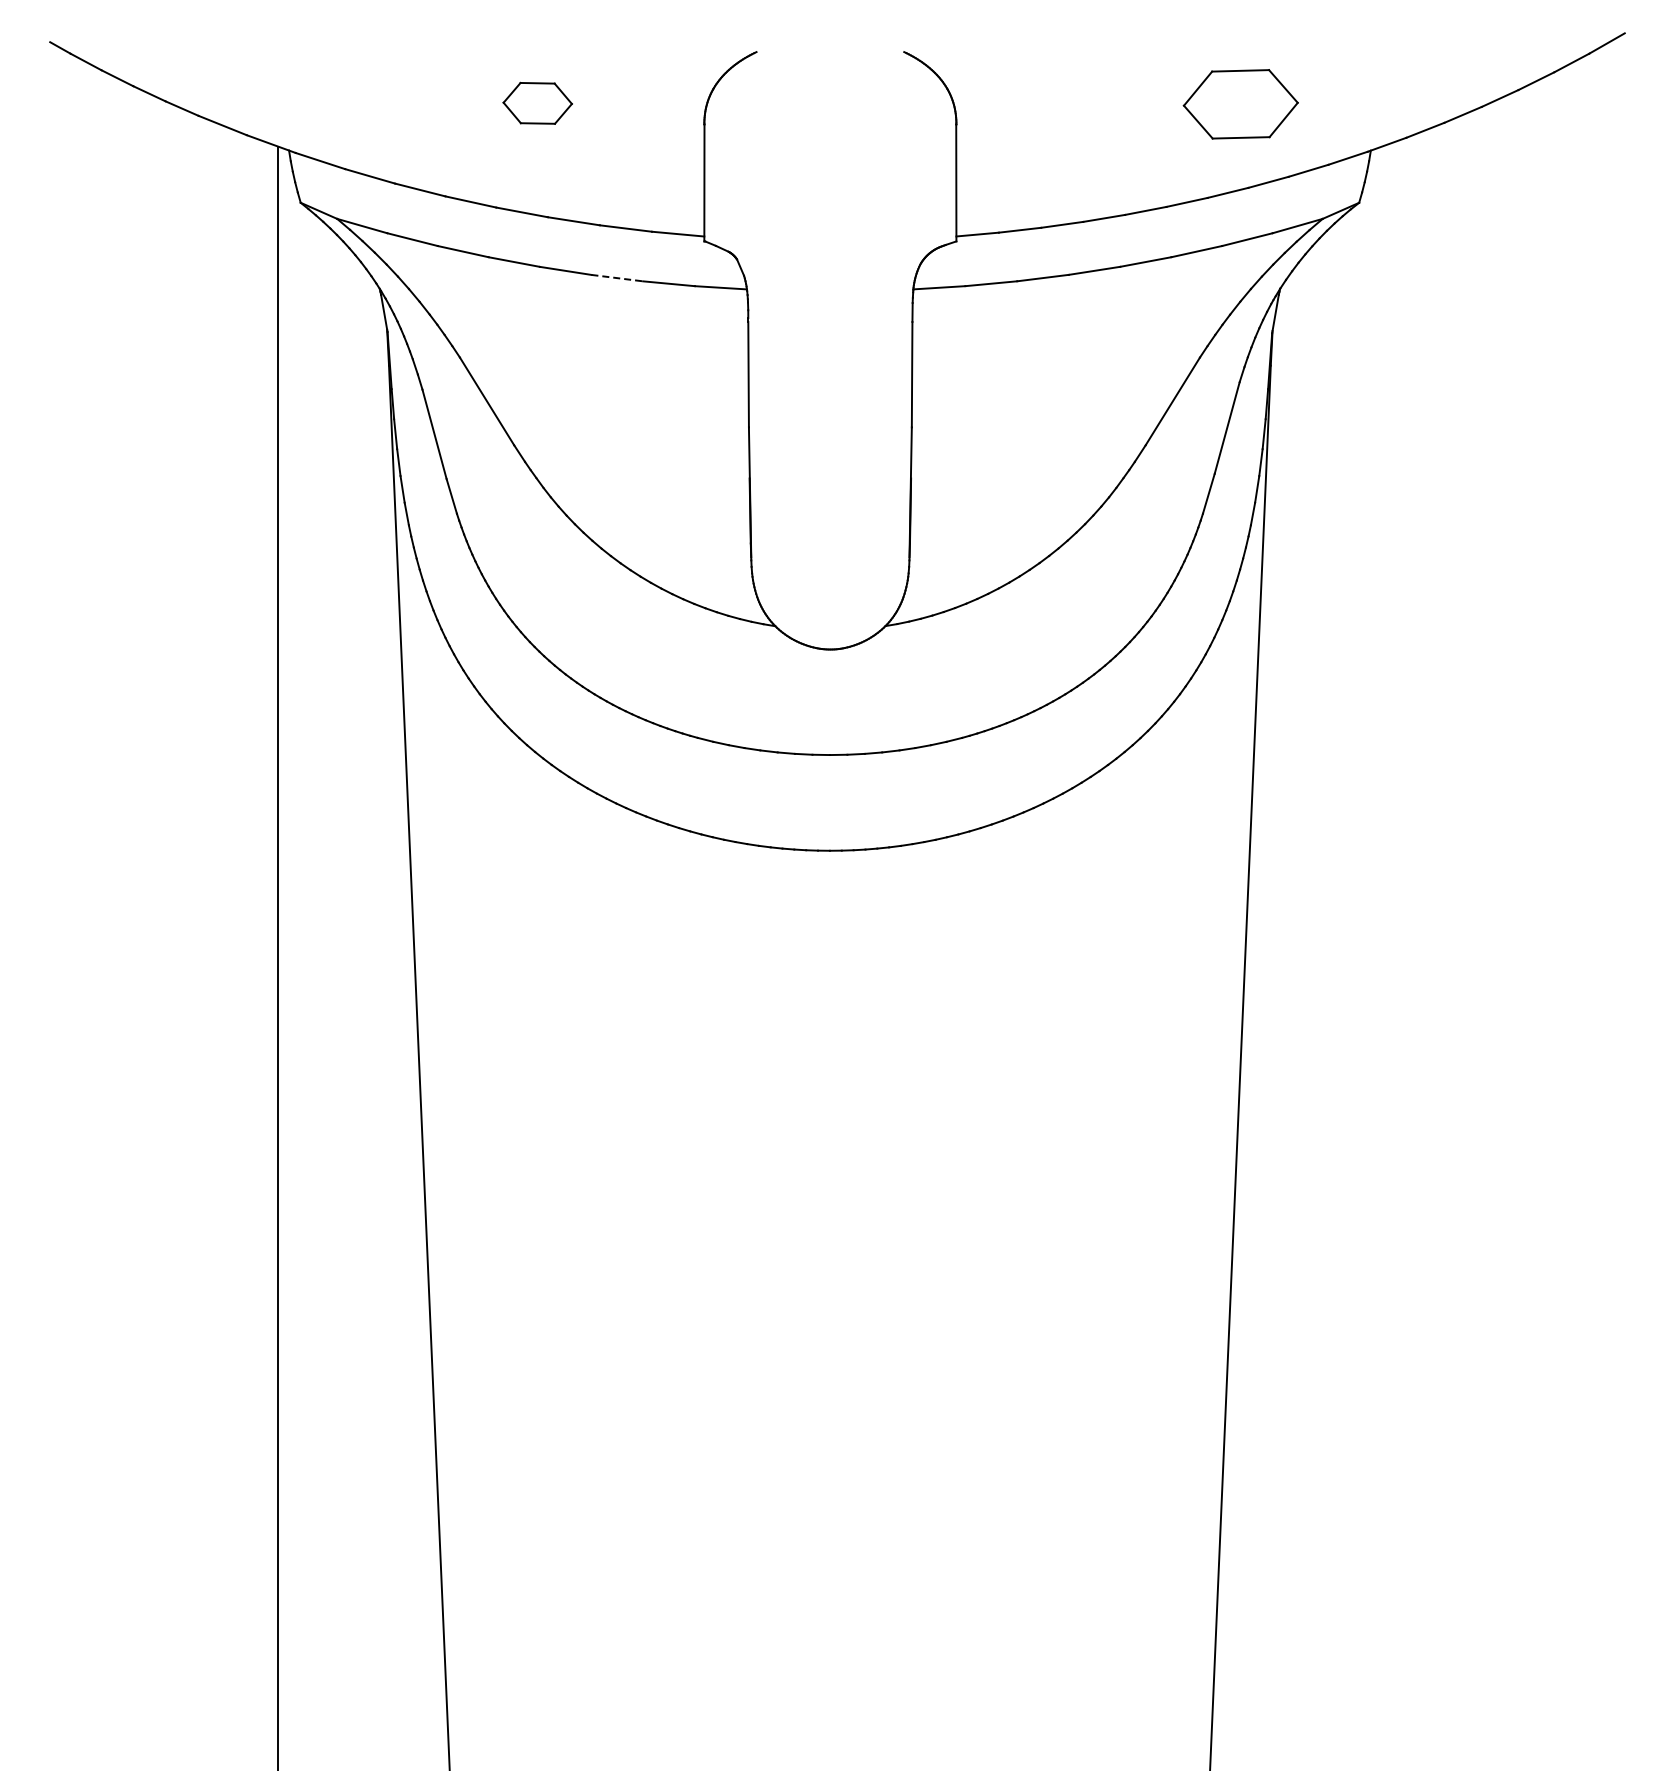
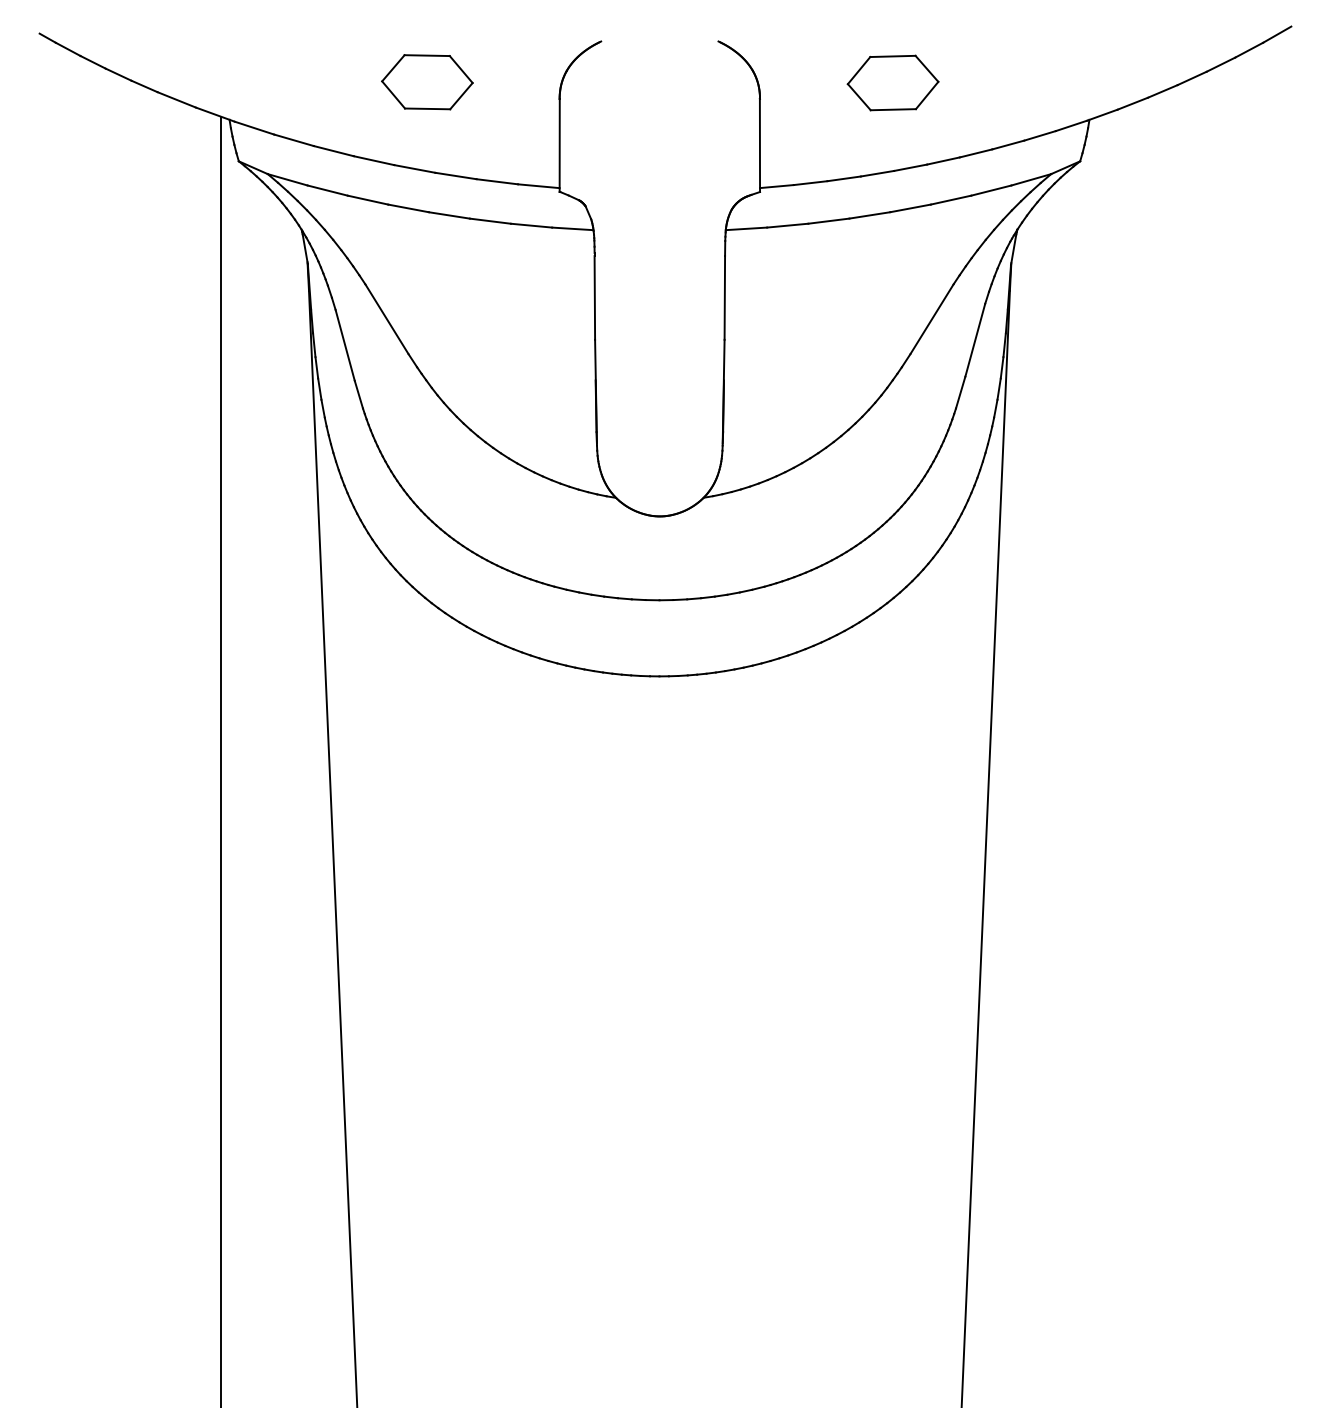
part: (537, 103) -> (427, 82), size x1.67
part: (1240, 104) -> (892, 83), moved
line: (617, 278) -> (490, 221), dashed -> solid

